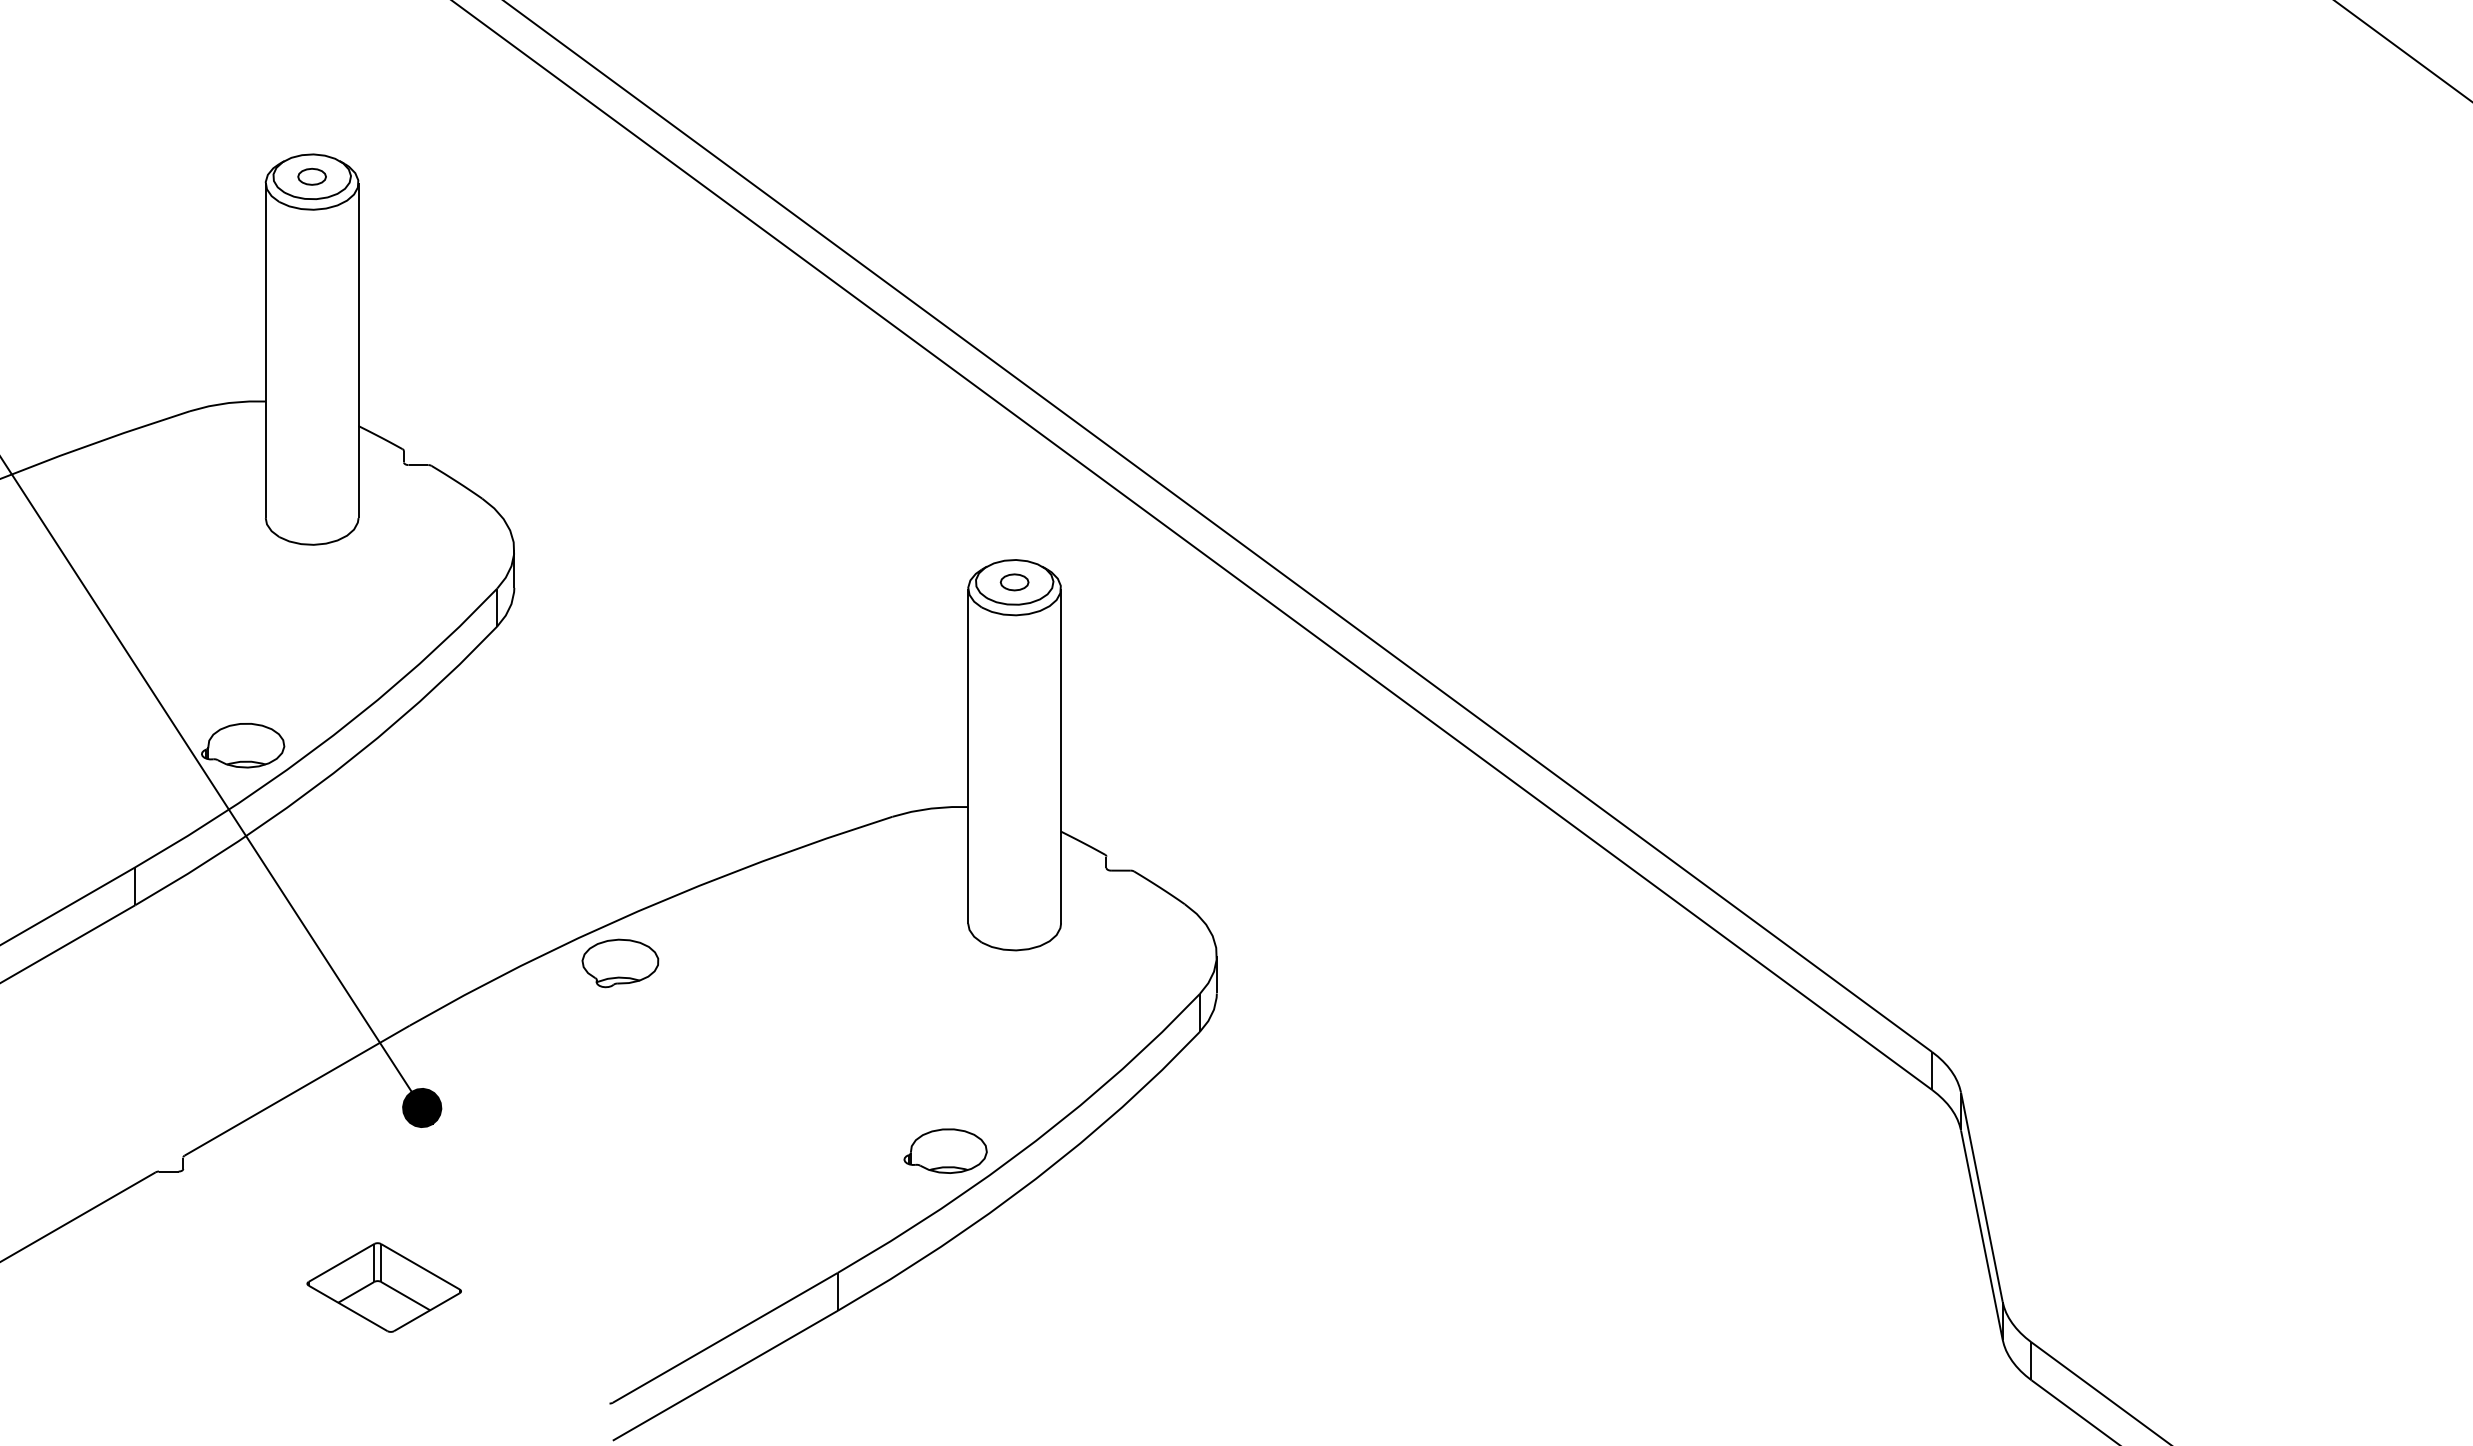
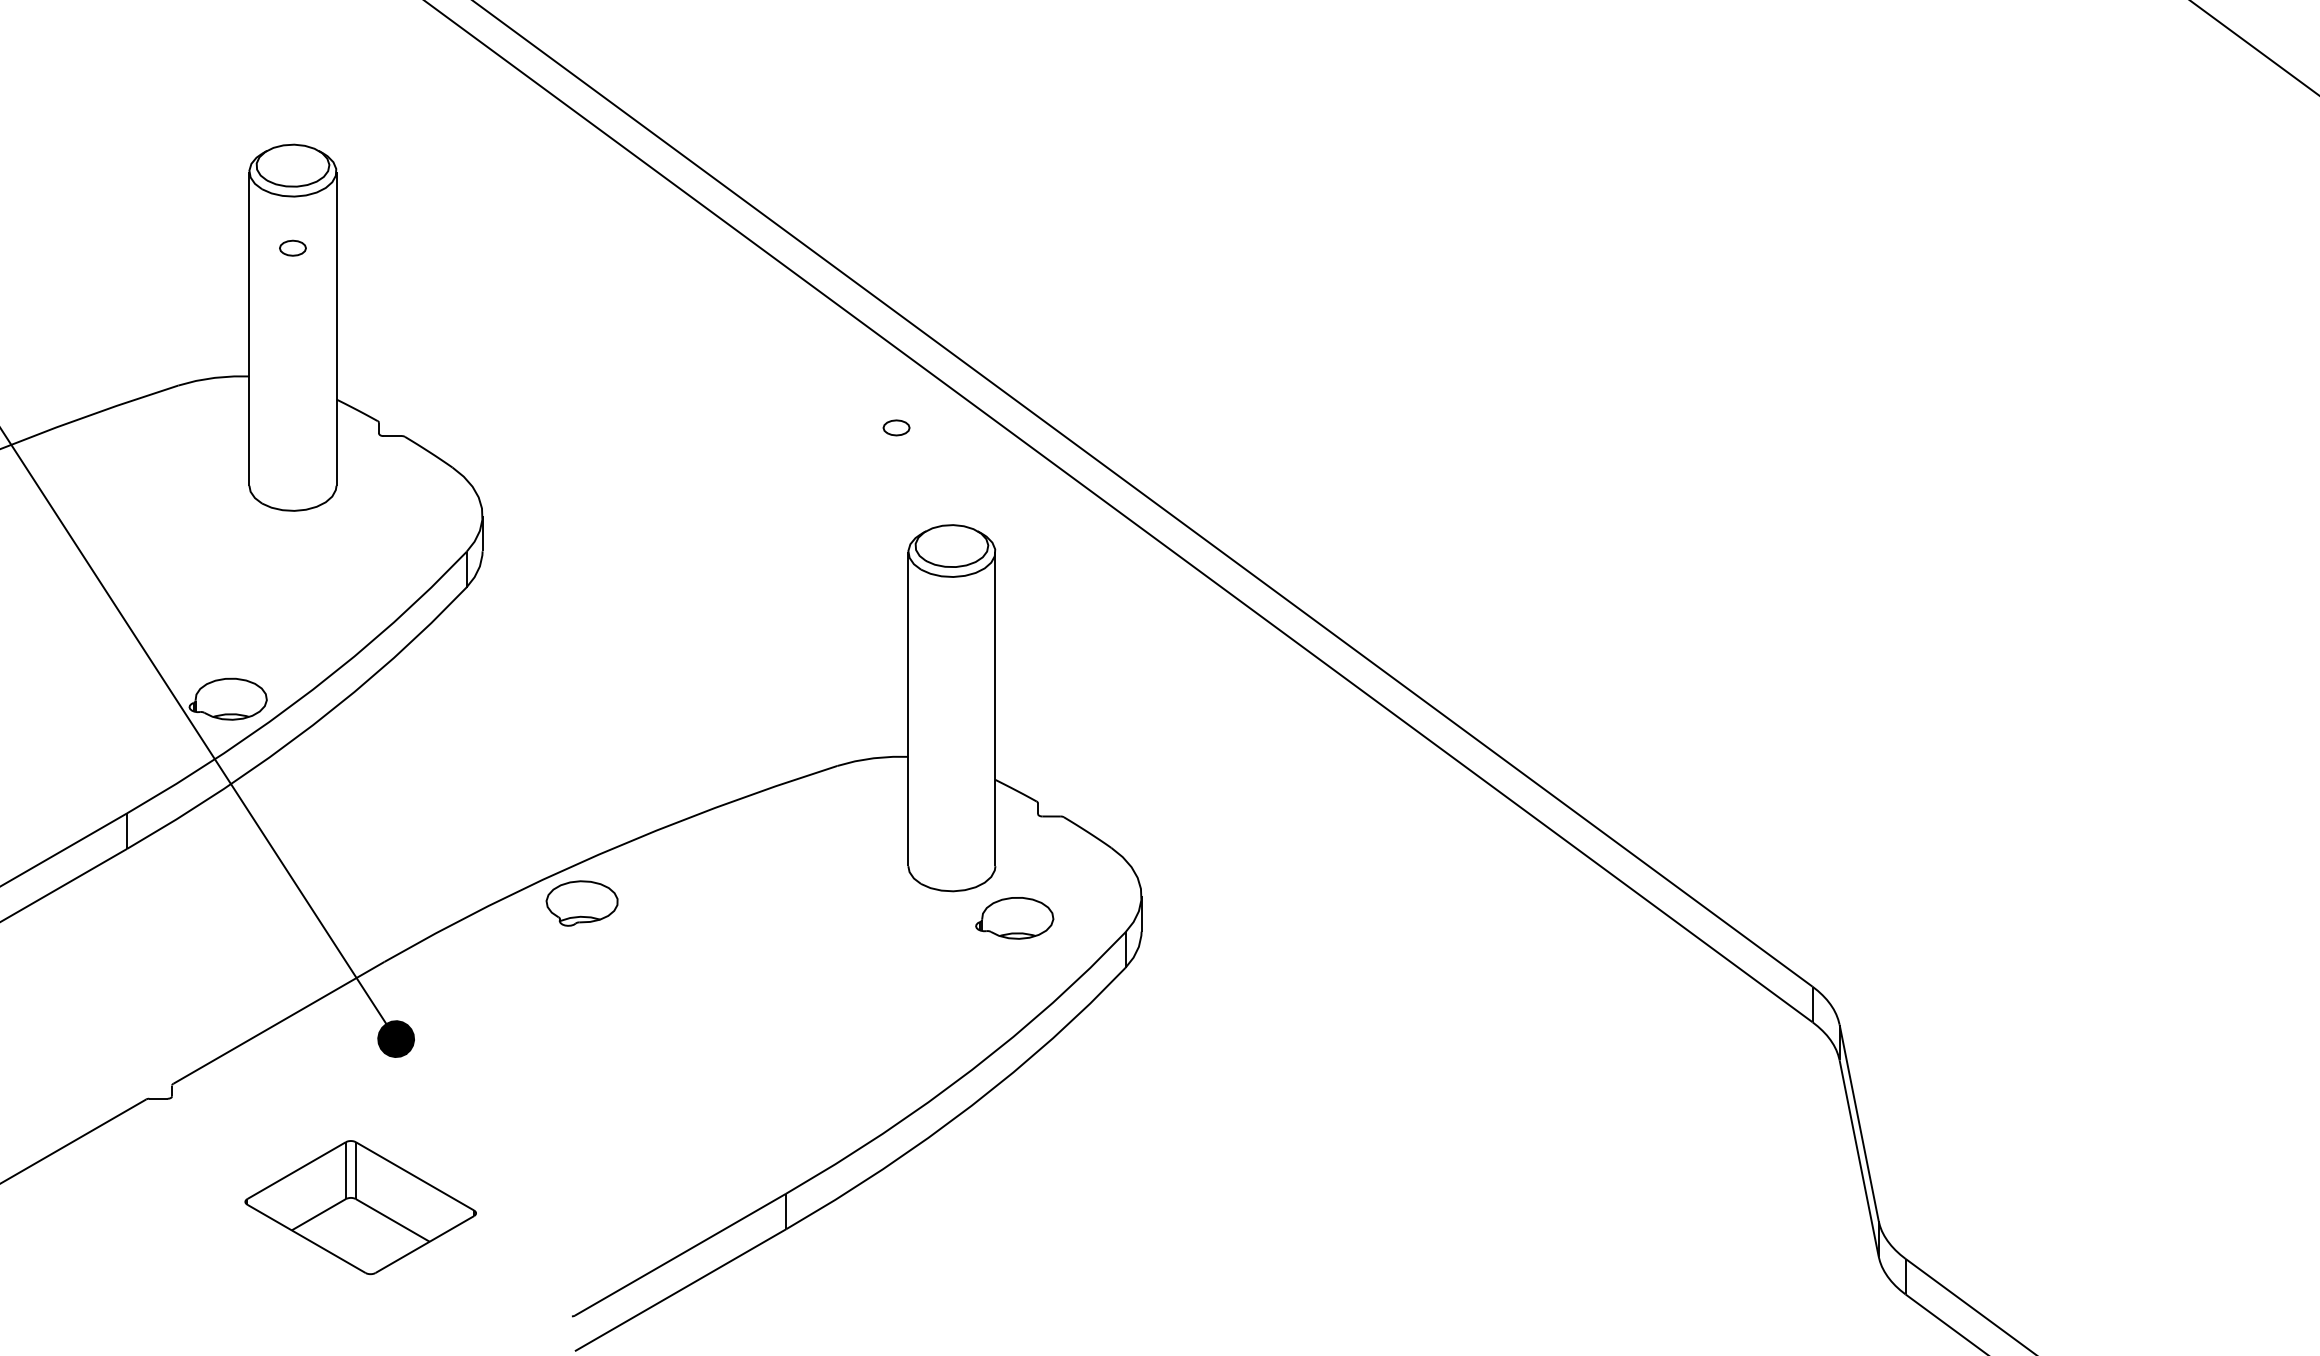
part: (311, 176) -> (292, 247), moved
part: (1014, 582) -> (896, 428), moved
part: (945, 1150) -> (1014, 917), moved
part: (383, 1287) -> (359, 1207), size x1.6

